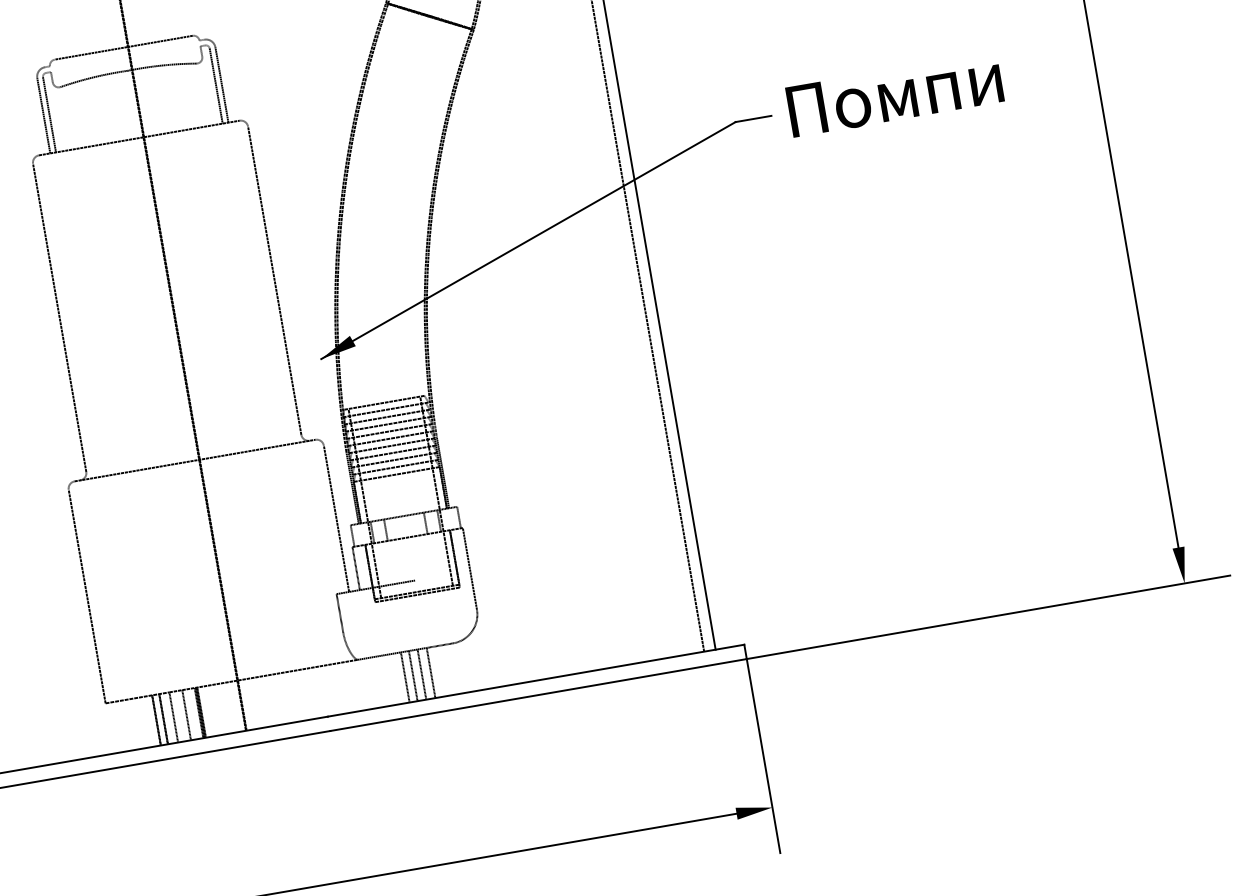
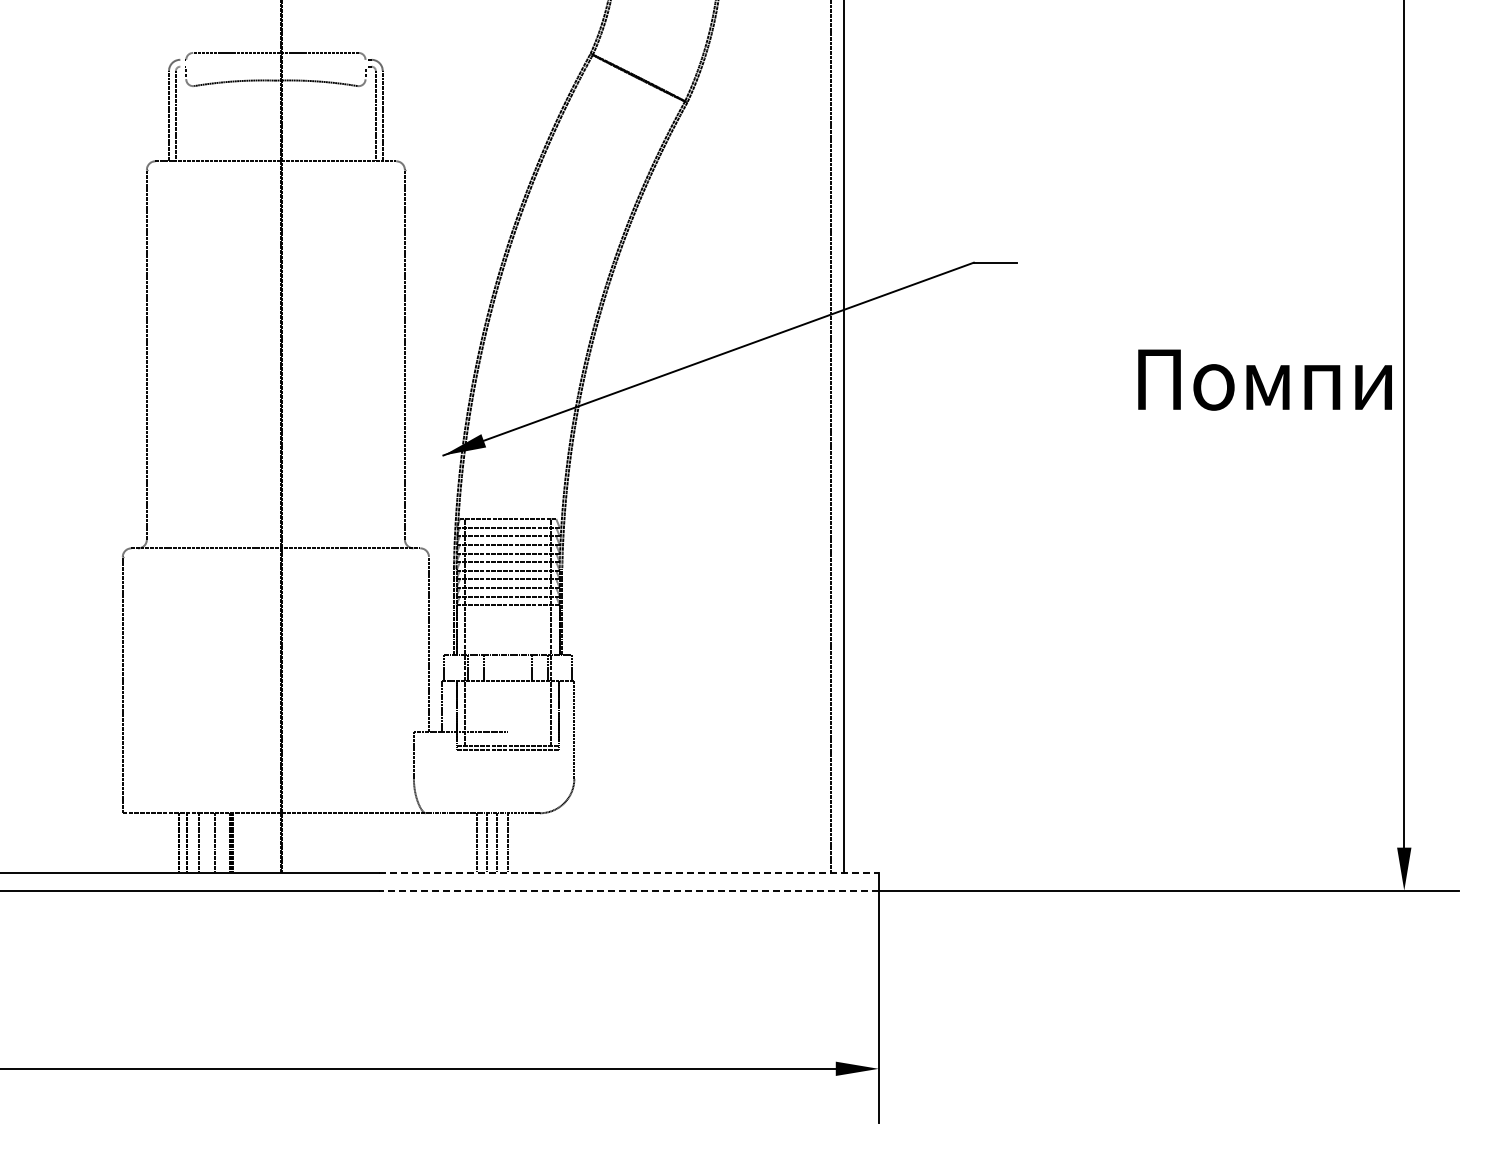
text: (894, 94) -> (1264, 379), moved
line: (535, 680) -> (628, 873), solid -> dashed
line: (538, 694) -> (628, 890), solid -> dashed

